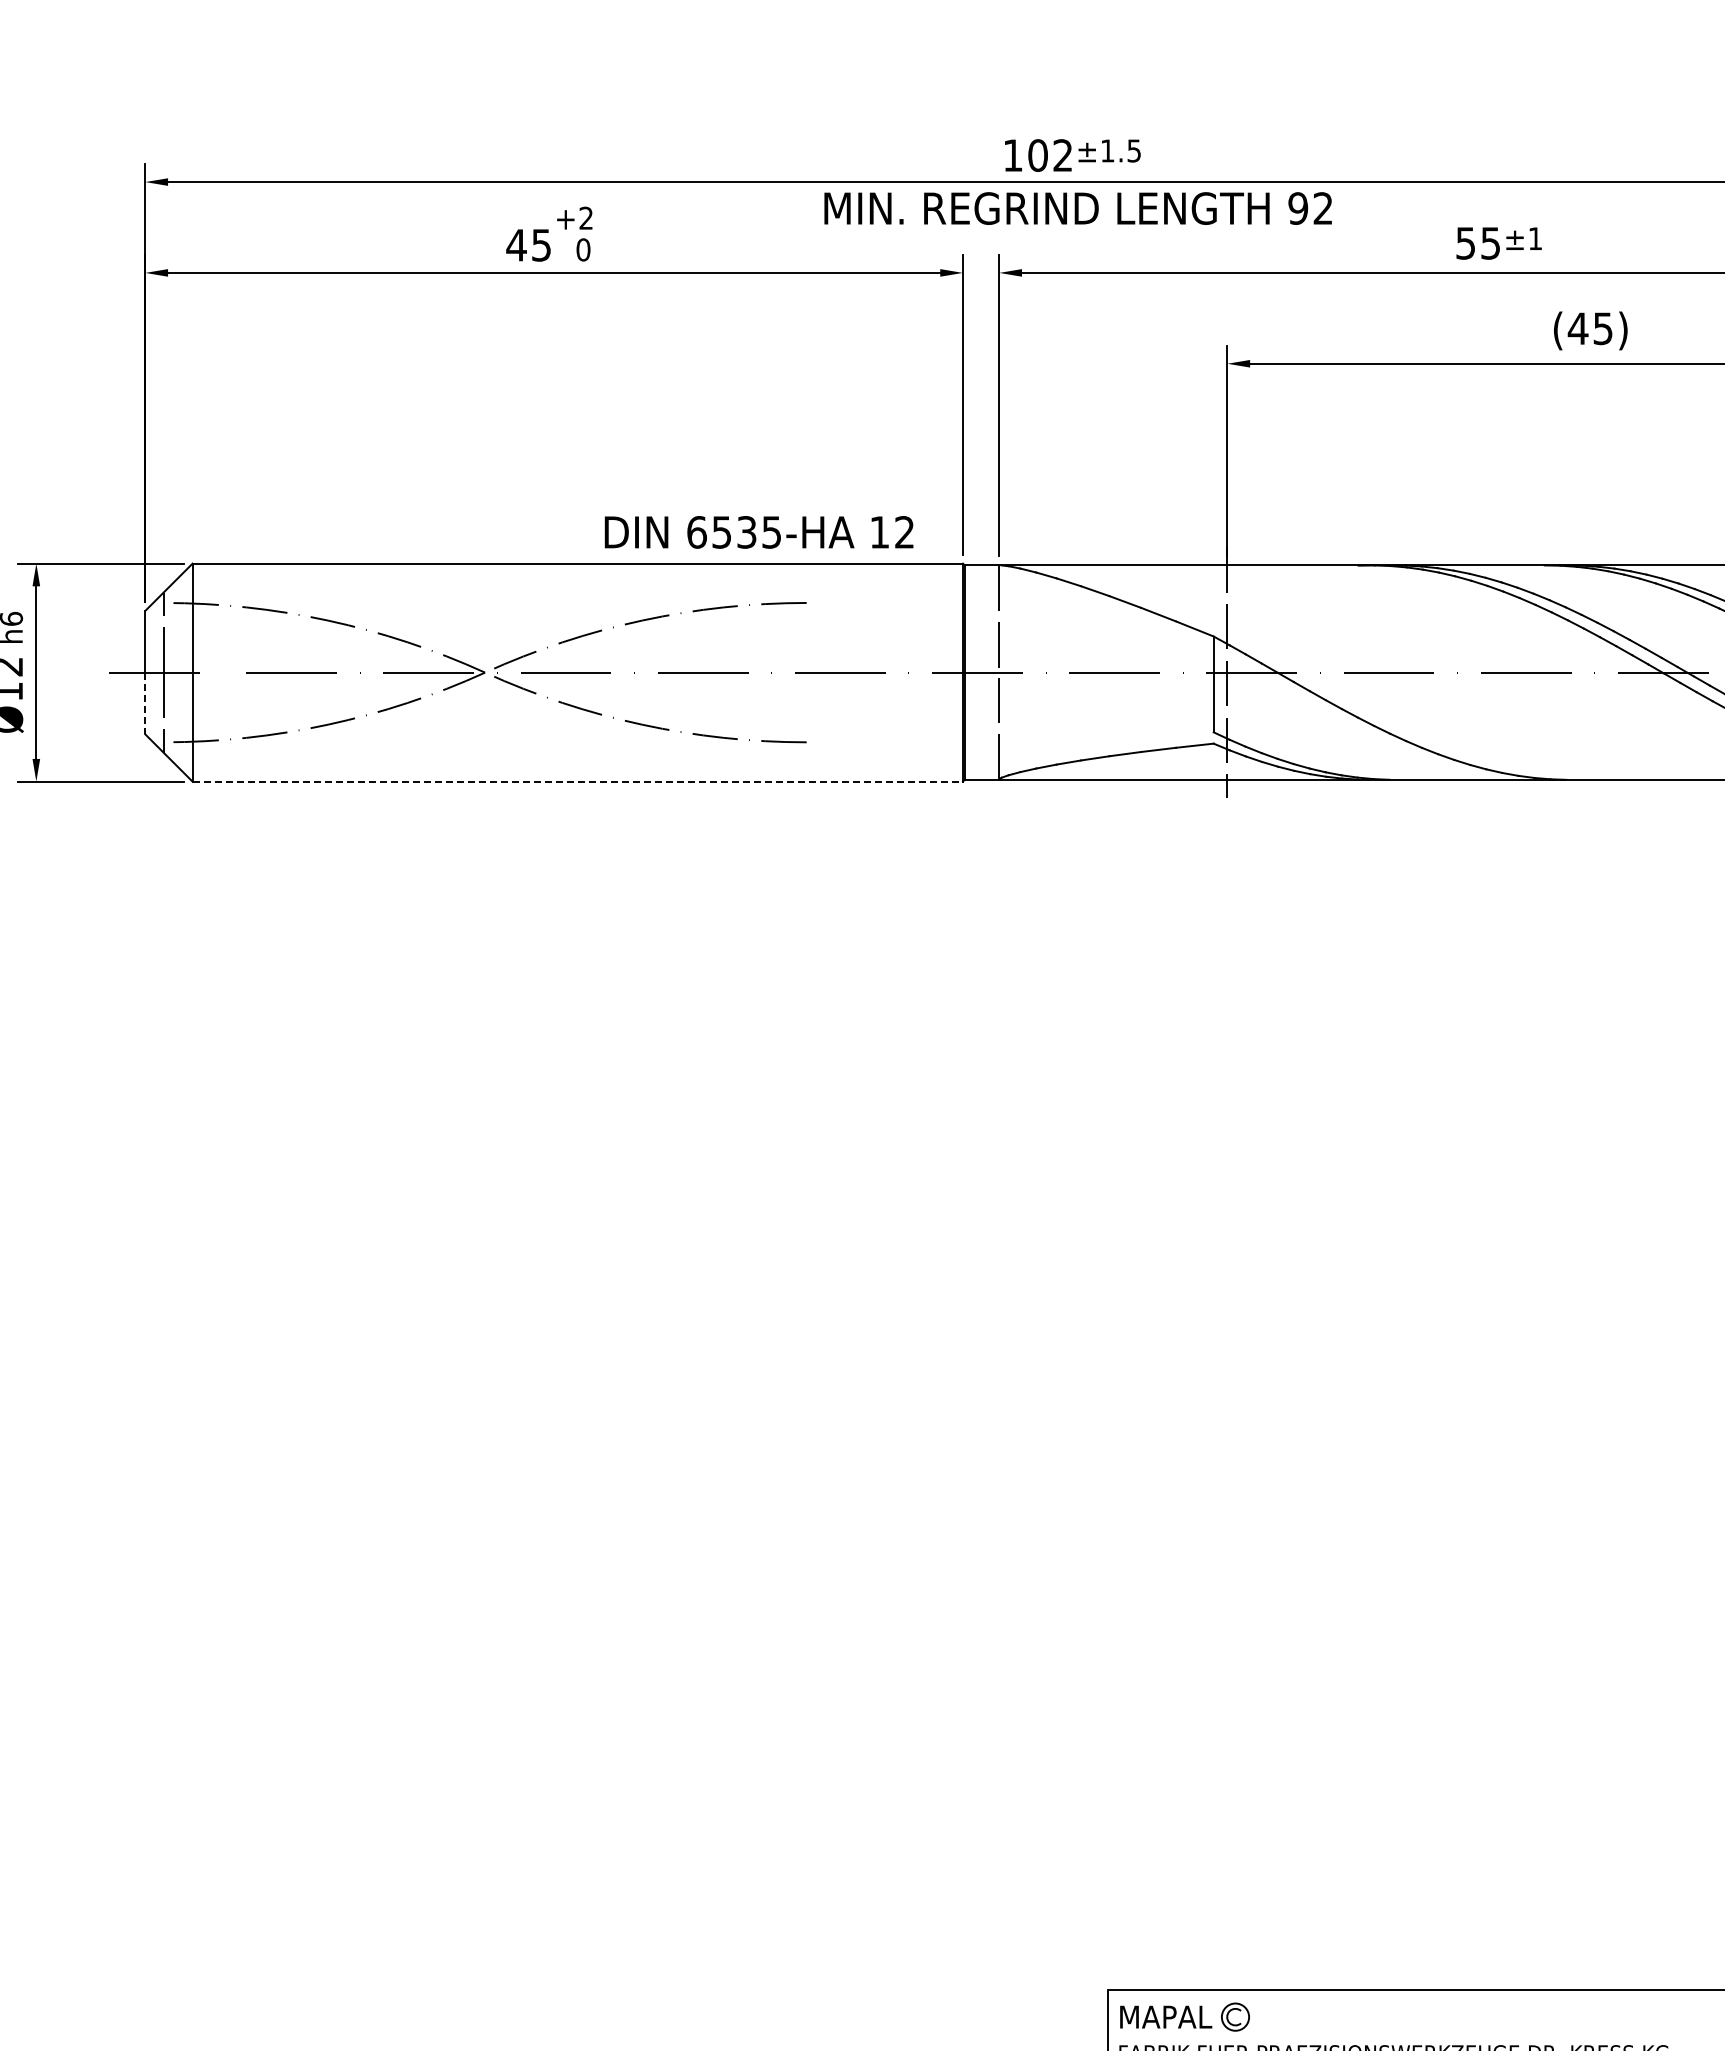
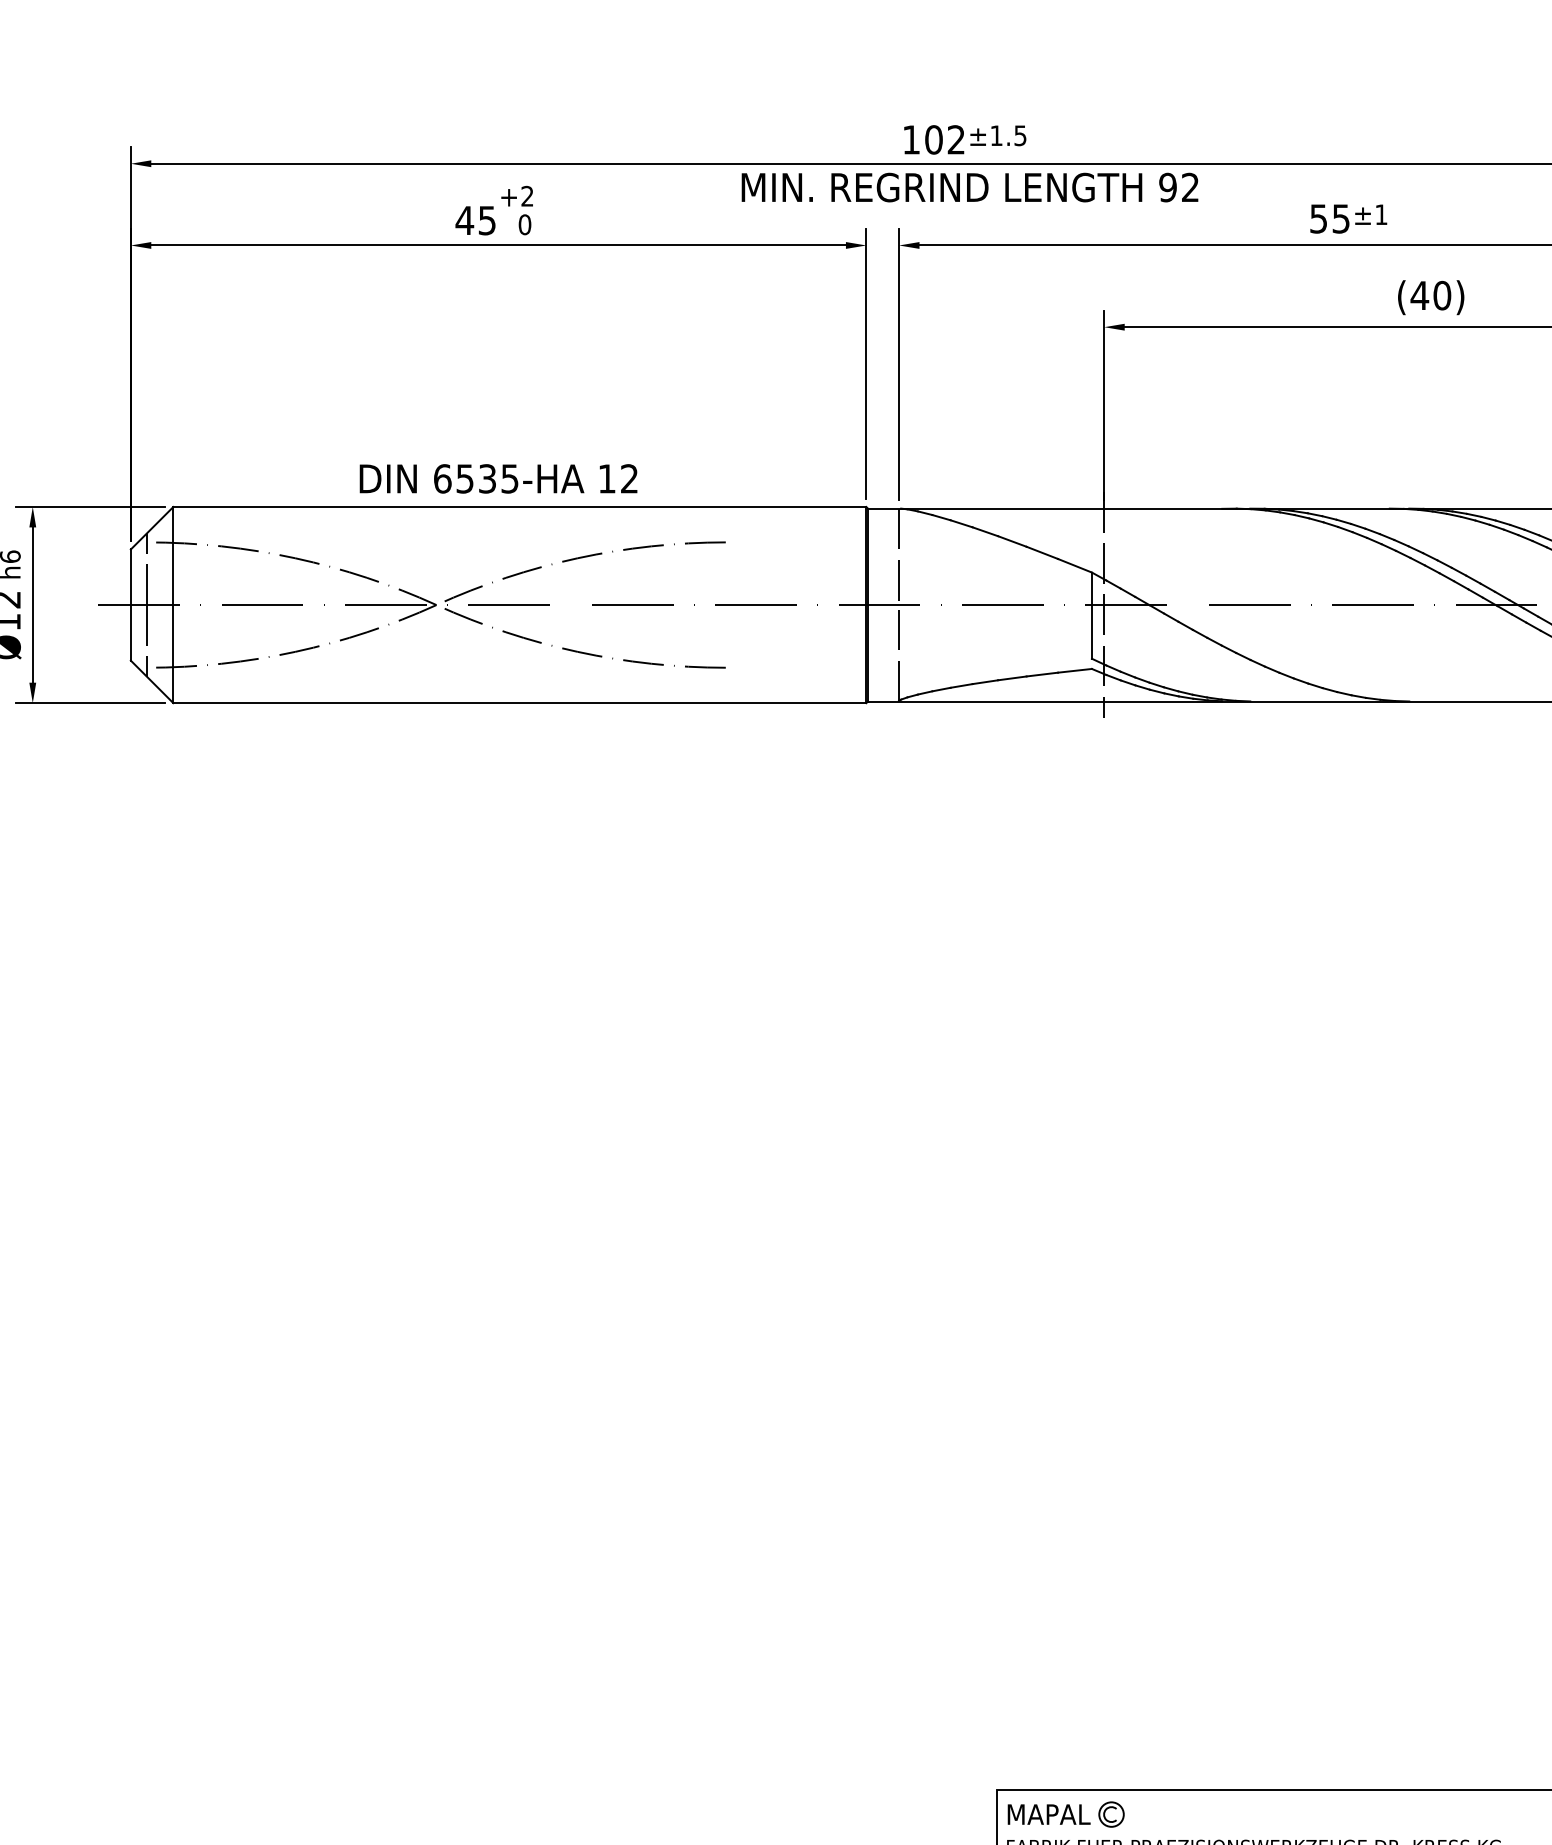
text: (1603, 328) -> (1442, 295), (45) -> (40)
text: (758, 532) -> (498, 478), moved
line: (145, 703) -> (130, 632), dashed -> solid
line: (578, 781) -> (520, 702), dashed -> solid

